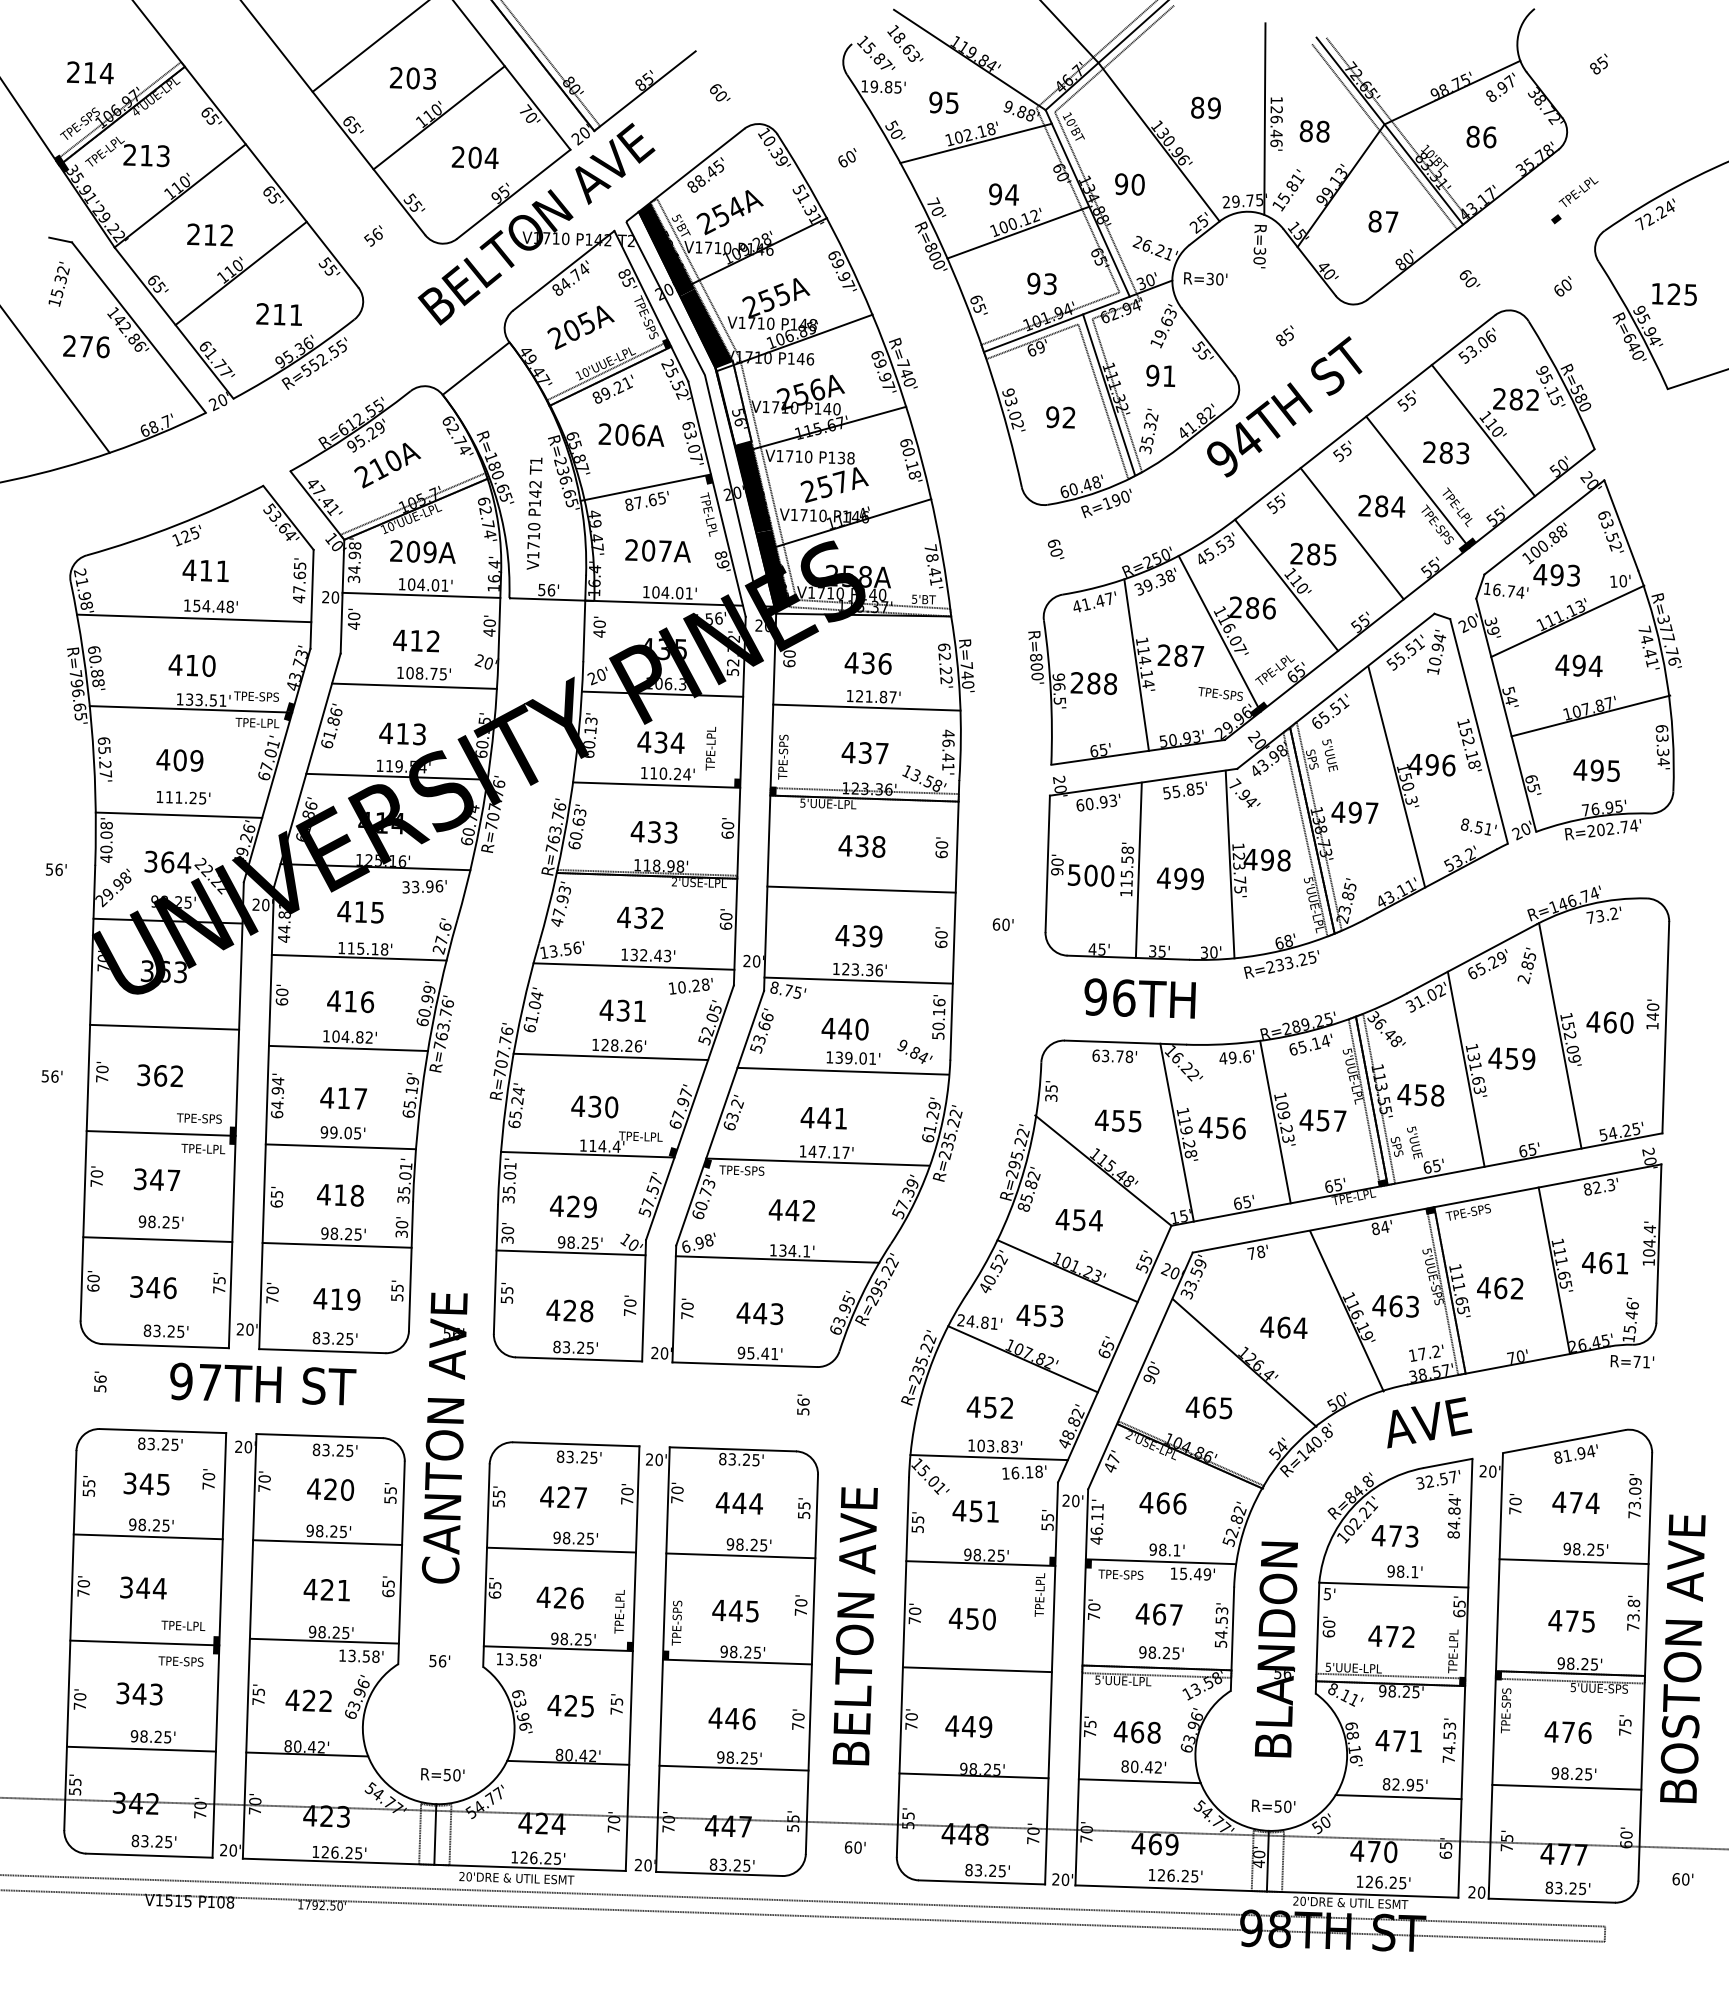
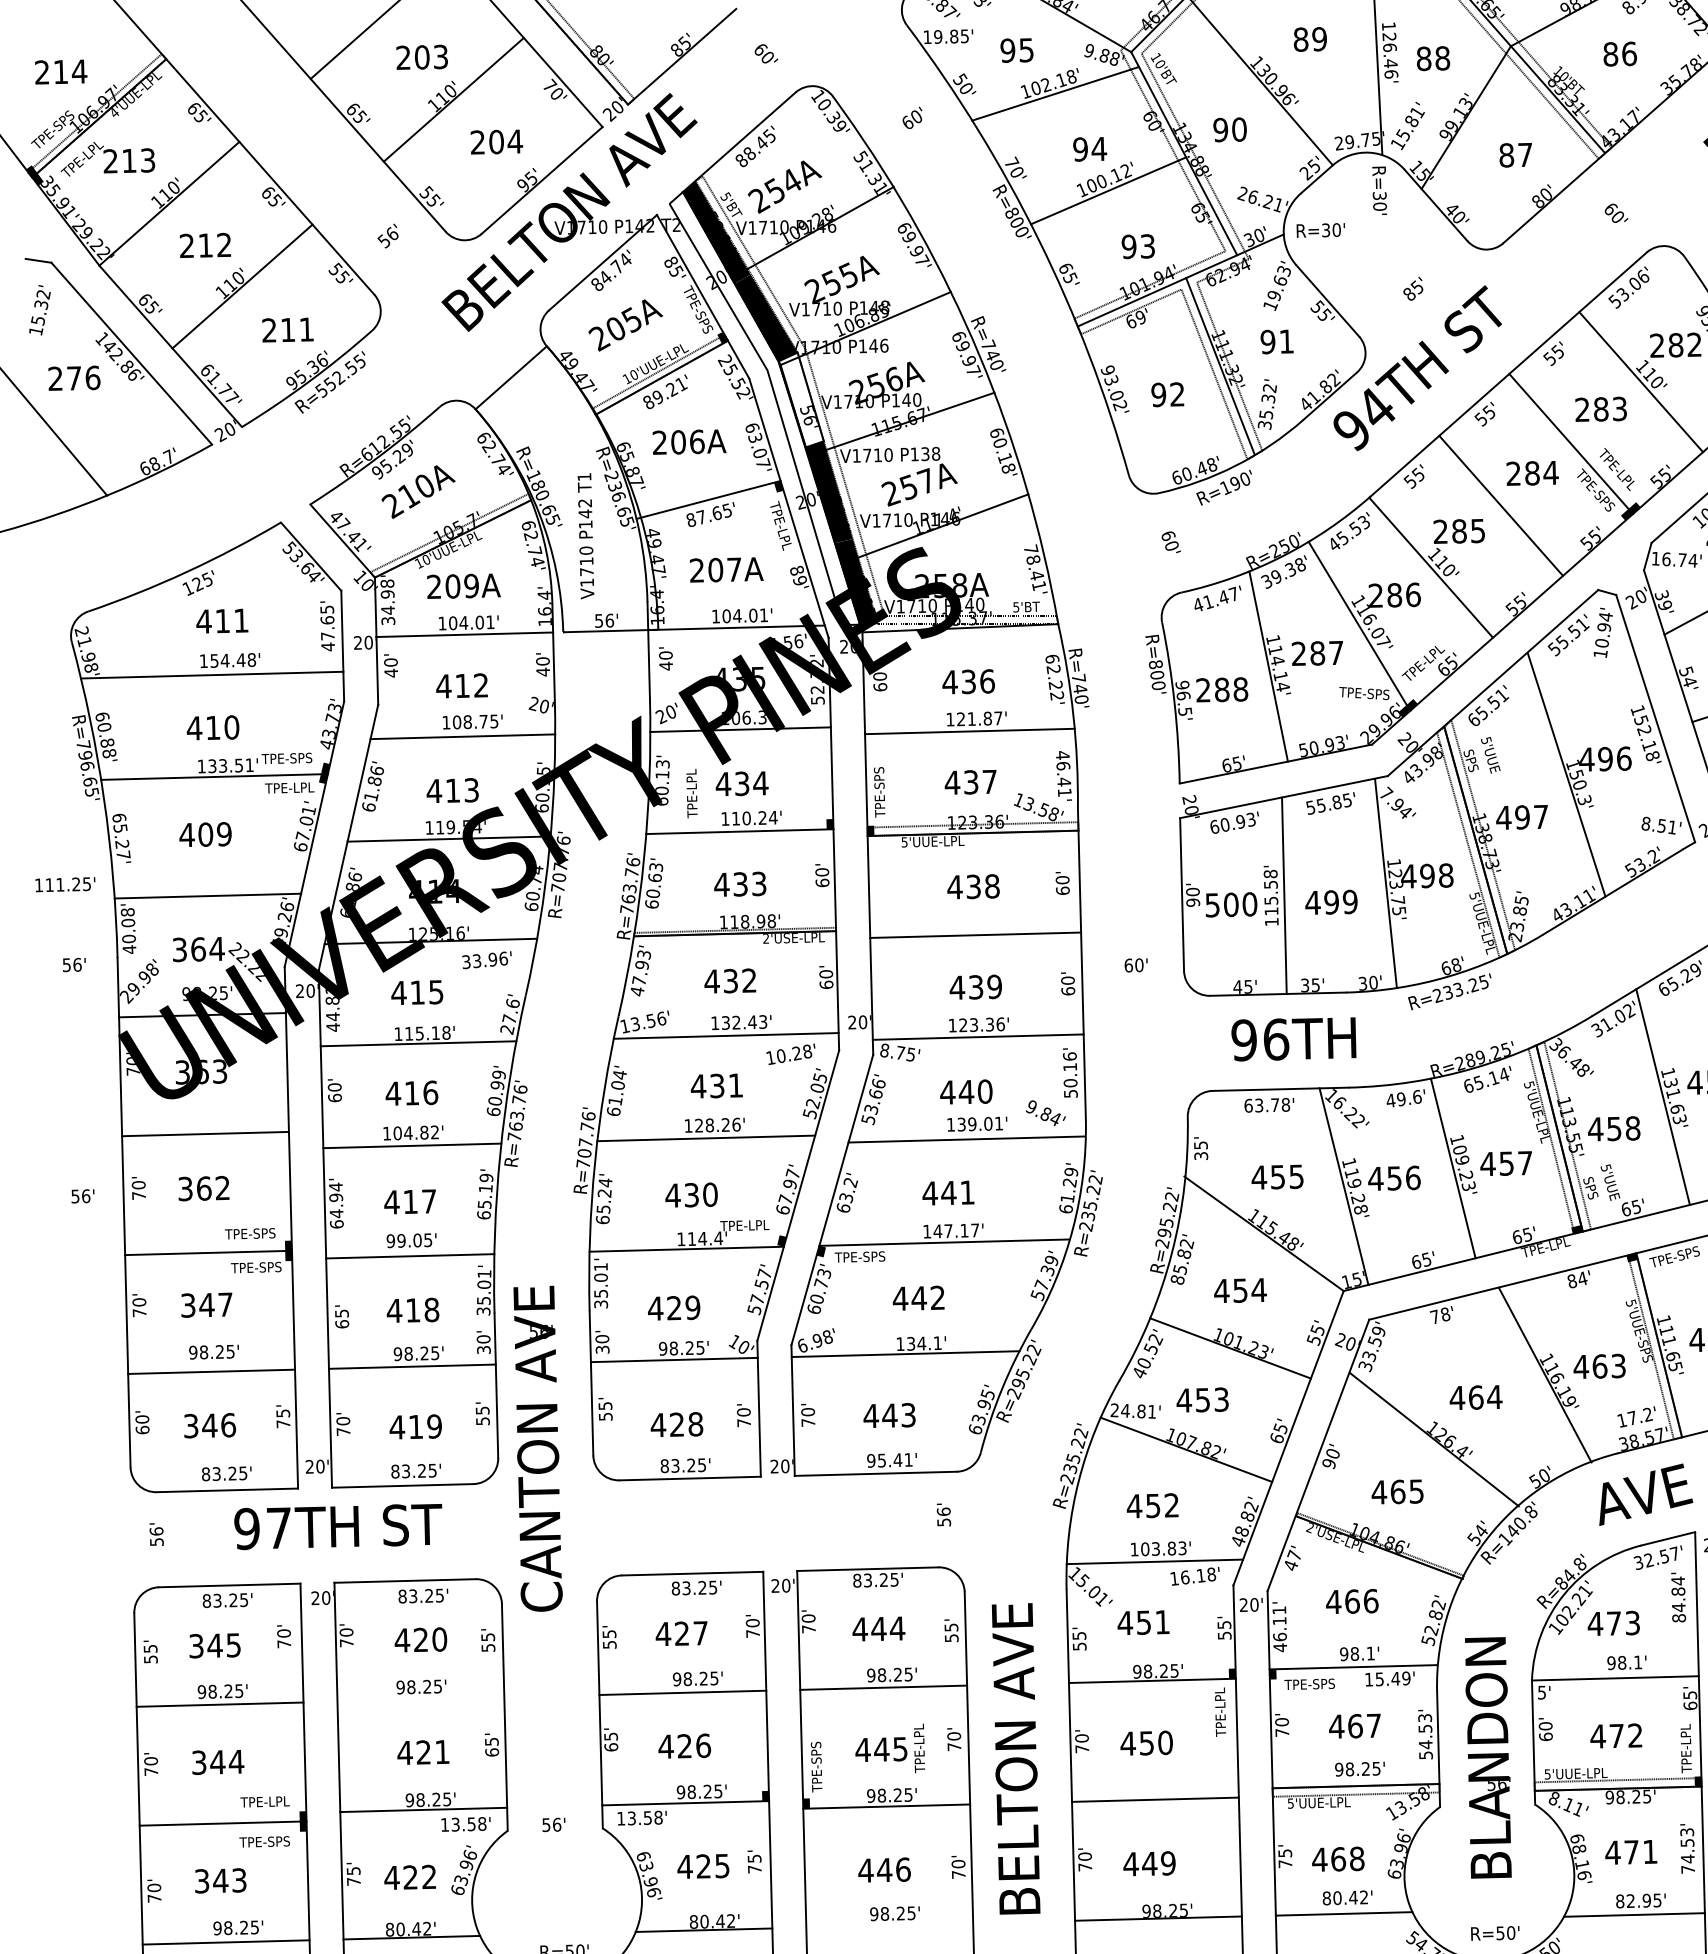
text: (710, 748) -> (691, 793), moved
text: (183, 797) -> (65, 884), moved
text: (202, 1148) -> (255, 1267), TPE-LPL -> TPE-SPS
text: (444, 1437) -> (537, 1448), moved
line: (327, 1542) -> (420, 1699), removed
text: (619, 1611) -> (919, 1748), moved
line: (733, 1767) -> (889, 1924), removed

